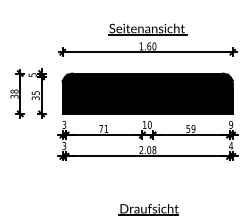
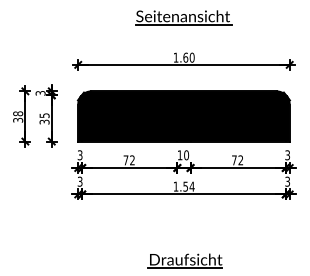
part: (147, 29) -> (183, 17), moved
text: (31, 75) -> (39, 93), 5 -> 3
text: (230, 125) -> (287, 155), 9 -> 3
text: (106, 129) -> (132, 160), 71 -> 72
text: (190, 129) -> (237, 160), 59 -> 72
text: (230, 145) -> (287, 181), 4 -> 3
text: (147, 149) -> (183, 186), 2.08 -> 1.54

